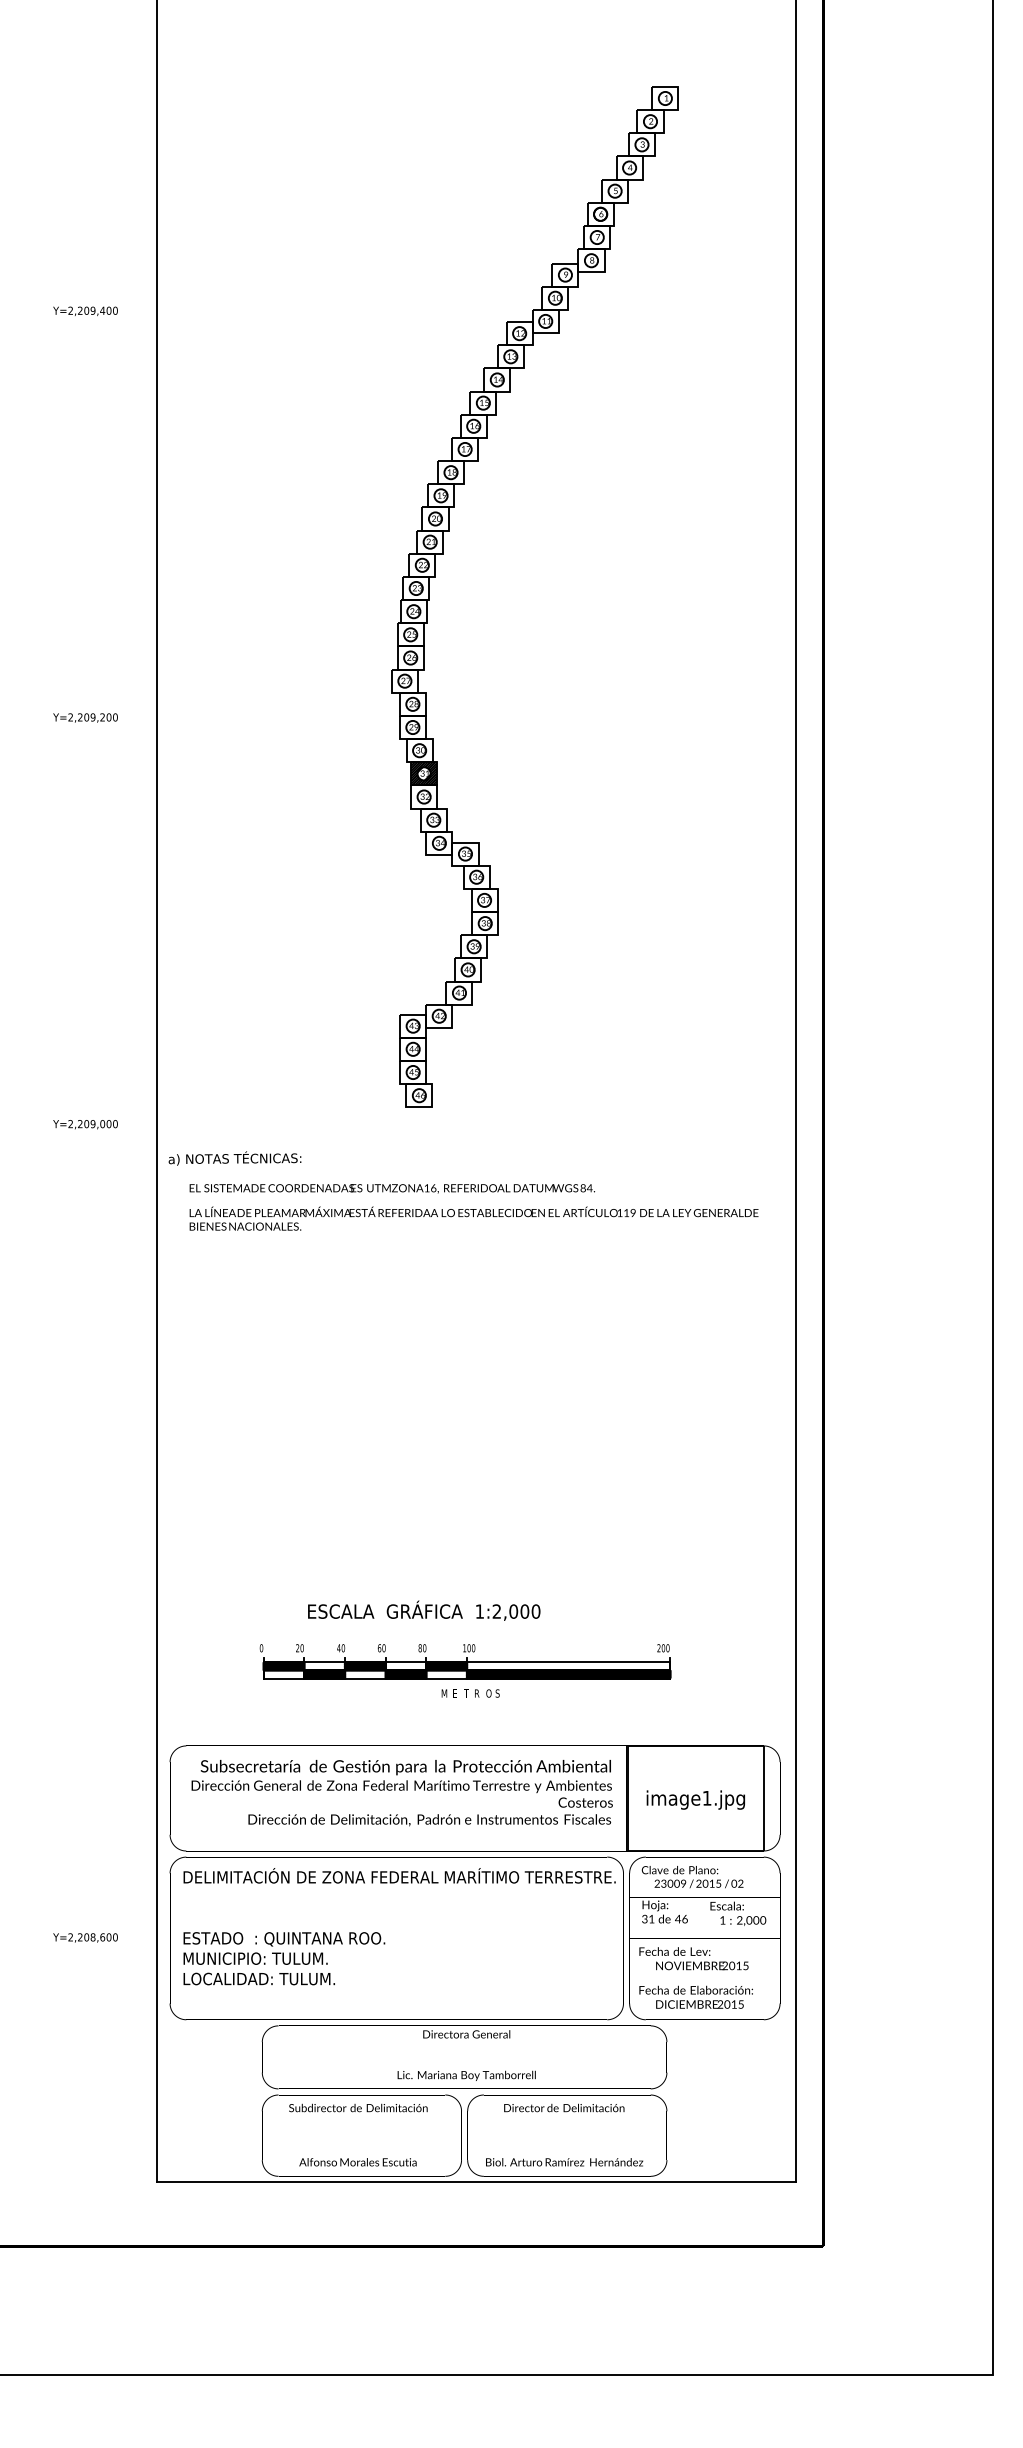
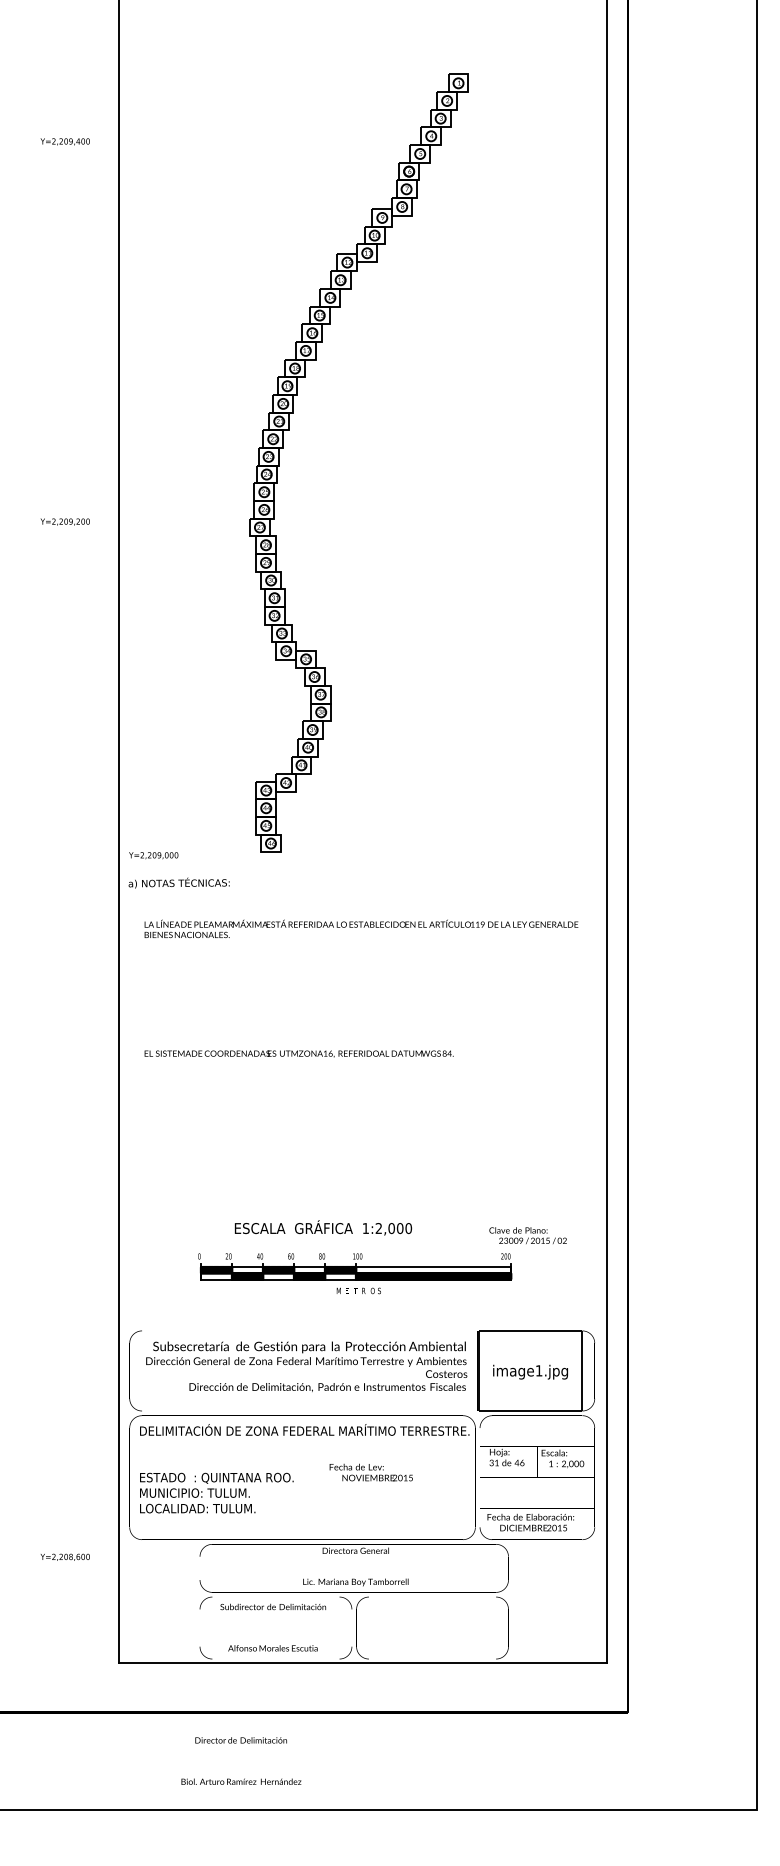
text: (85, 310) -> (65, 141), moved
part: (443, 554) -> (289, 430), moved
text: (85, 717) -> (65, 521), moved
text: (85, 1124) -> (153, 855), moved
text: (391, 1188) -> (298, 1053), moved
text: (692, 1877) -> (527, 1236), moved
text: (85, 1937) -> (65, 1557), moved
text: (693, 1958) -> (370, 1472), moved
text: (564, 2134) -> (241, 1760), moved

